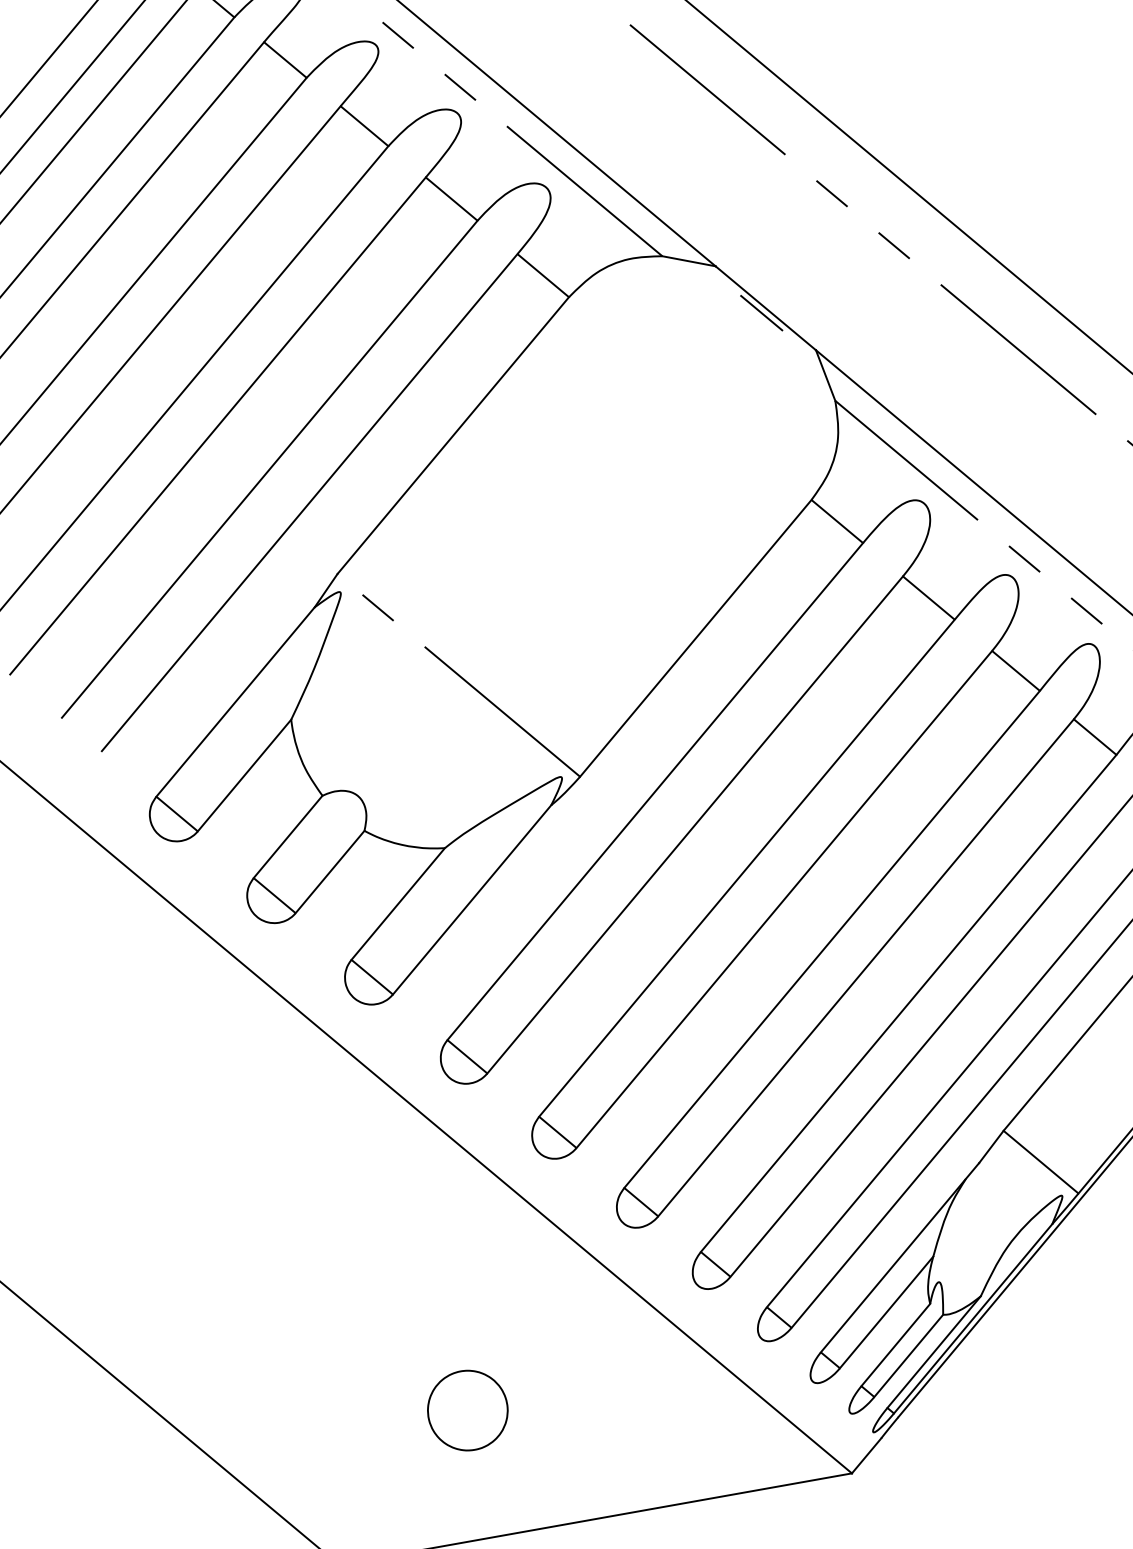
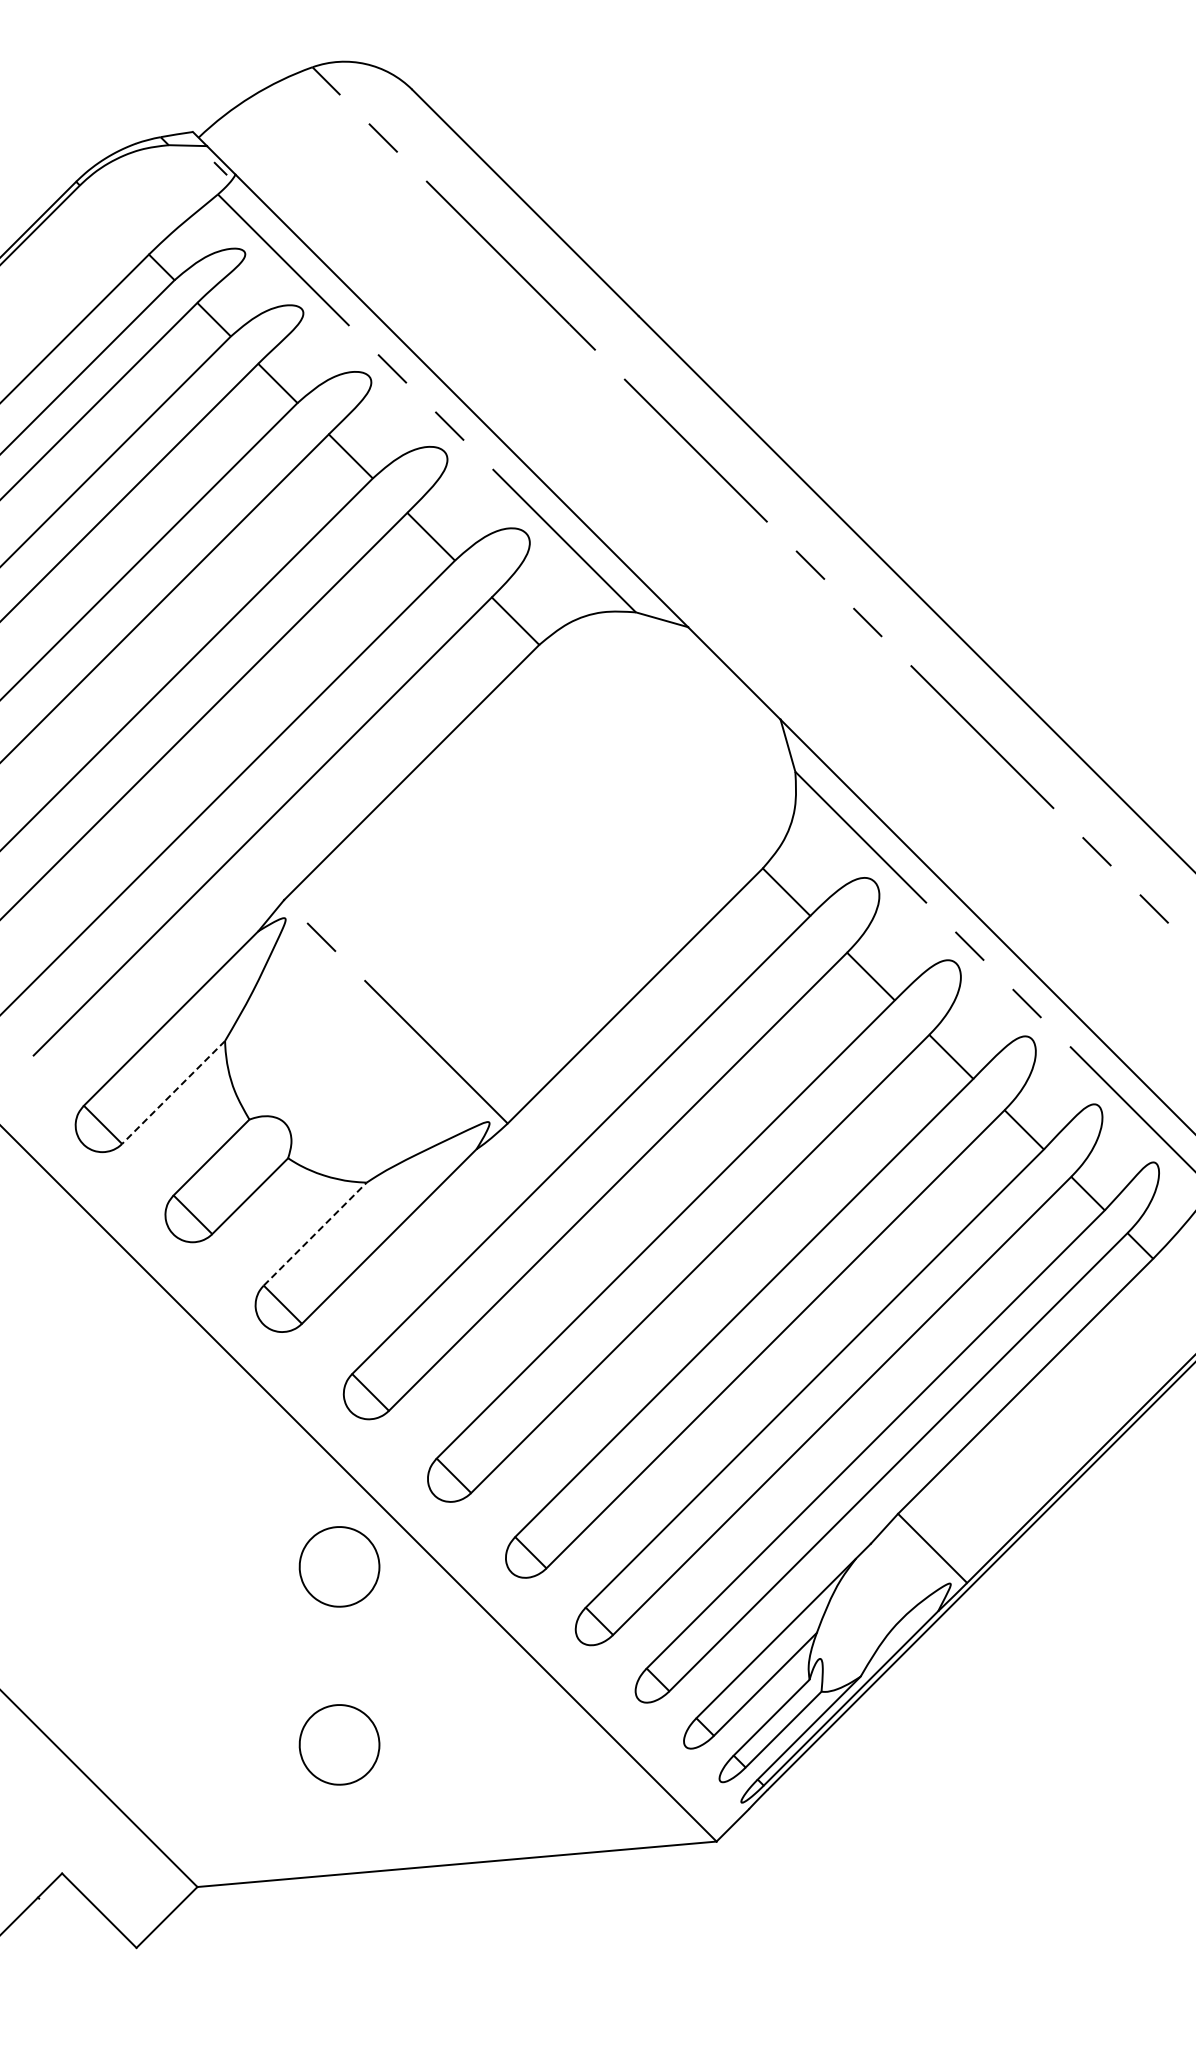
line: (761, 312) -> (729, 677), removed
line: (244, 775) -> (173, 1092), solid -> dashed
line: (398, 904) -> (315, 1234), solid -> dashed
part: (451, 1232) -> (339, 1566), added

